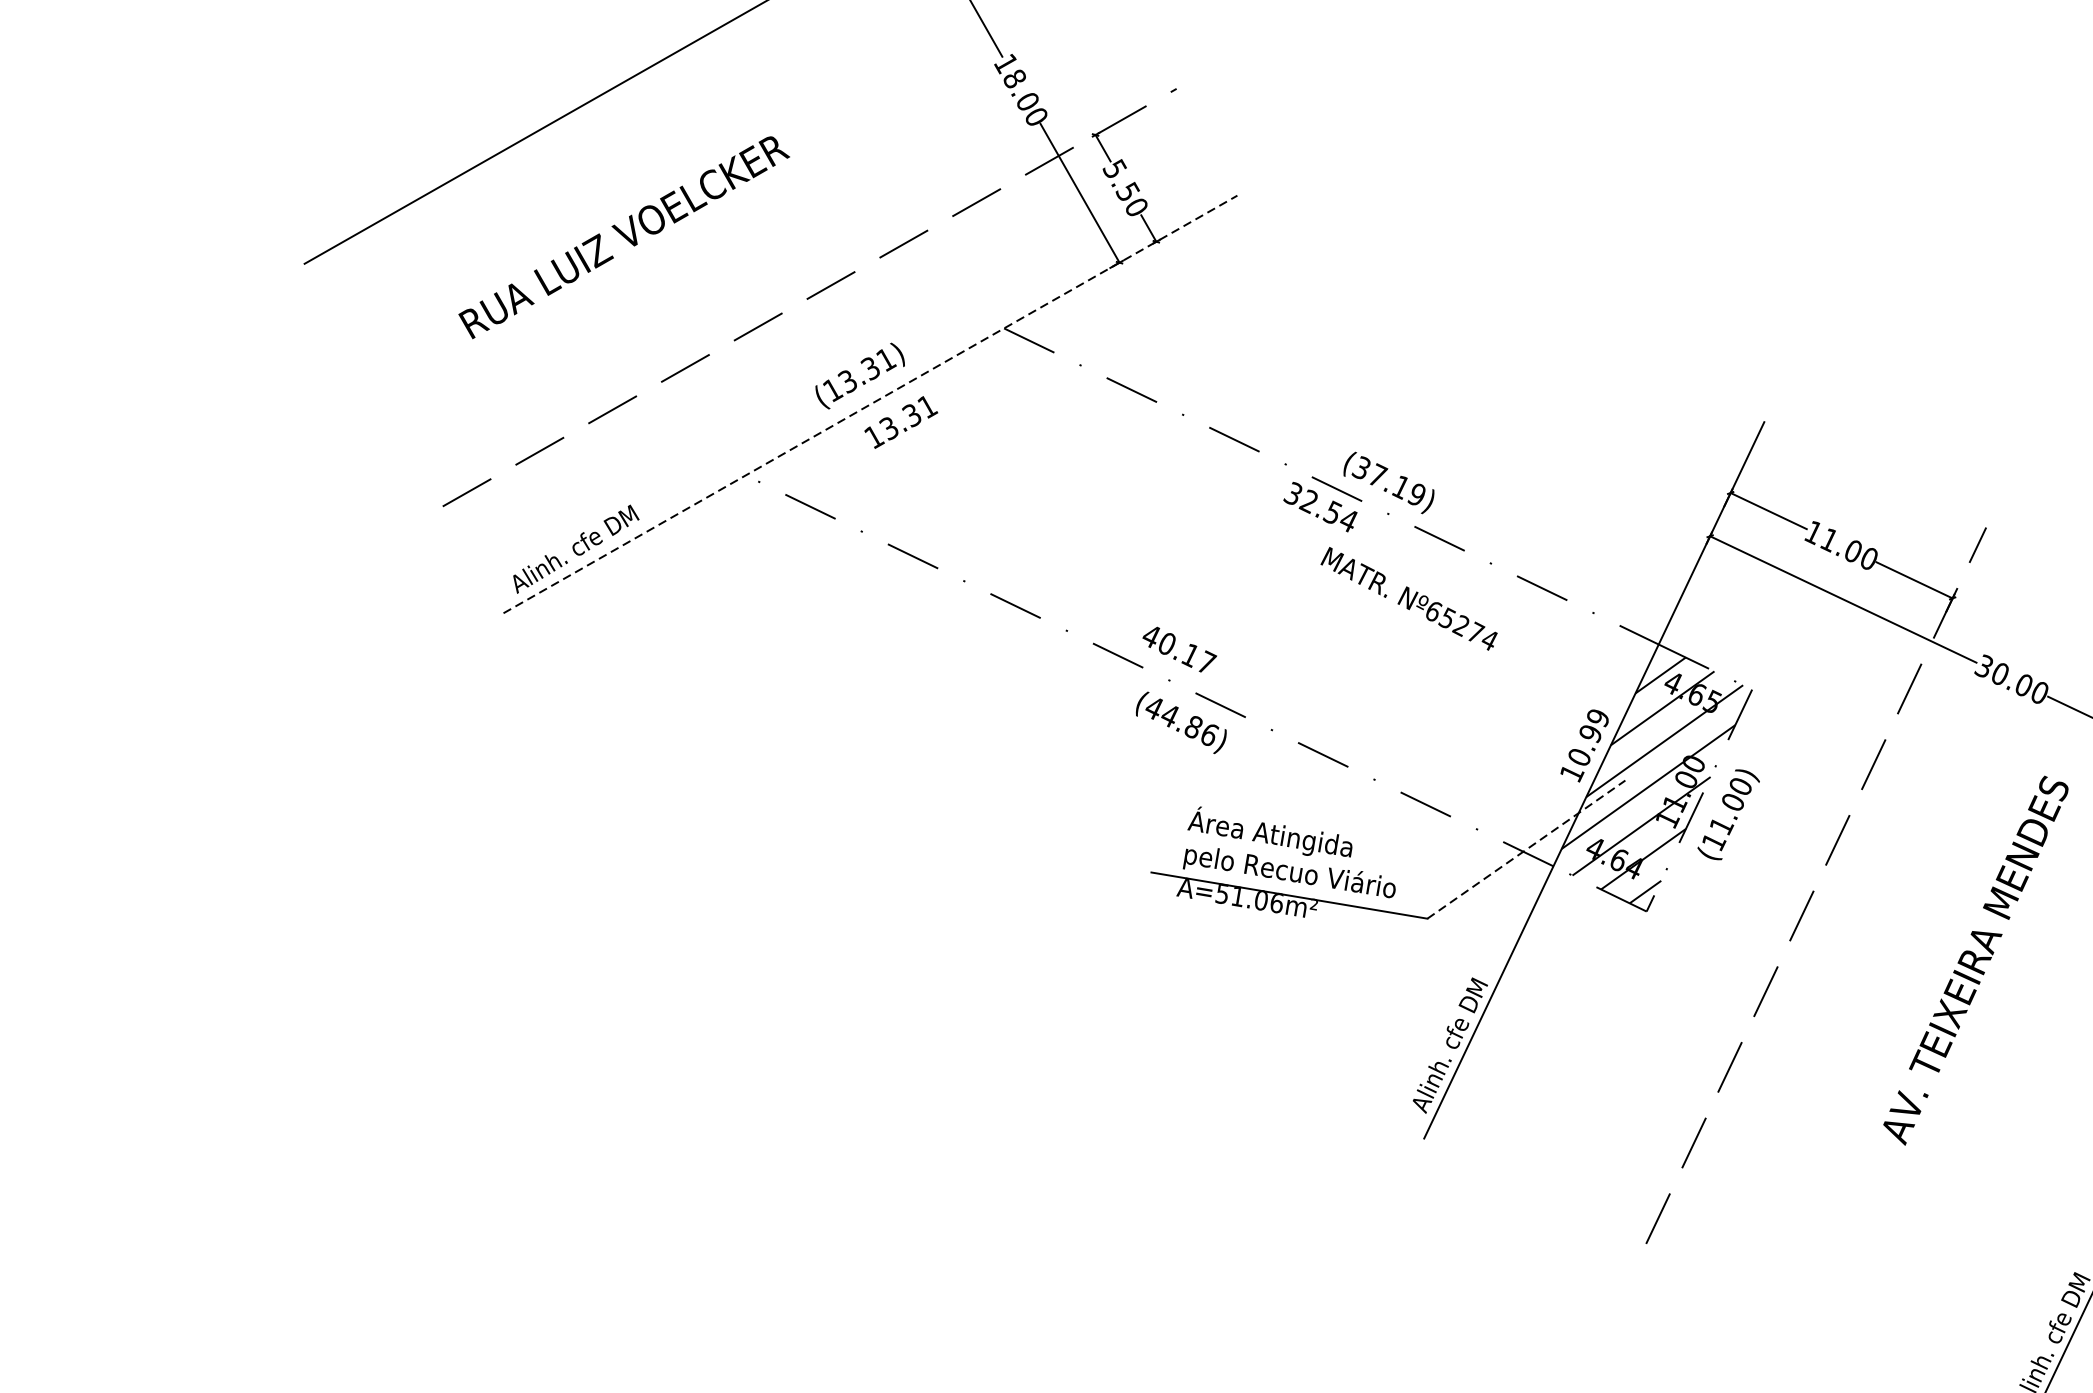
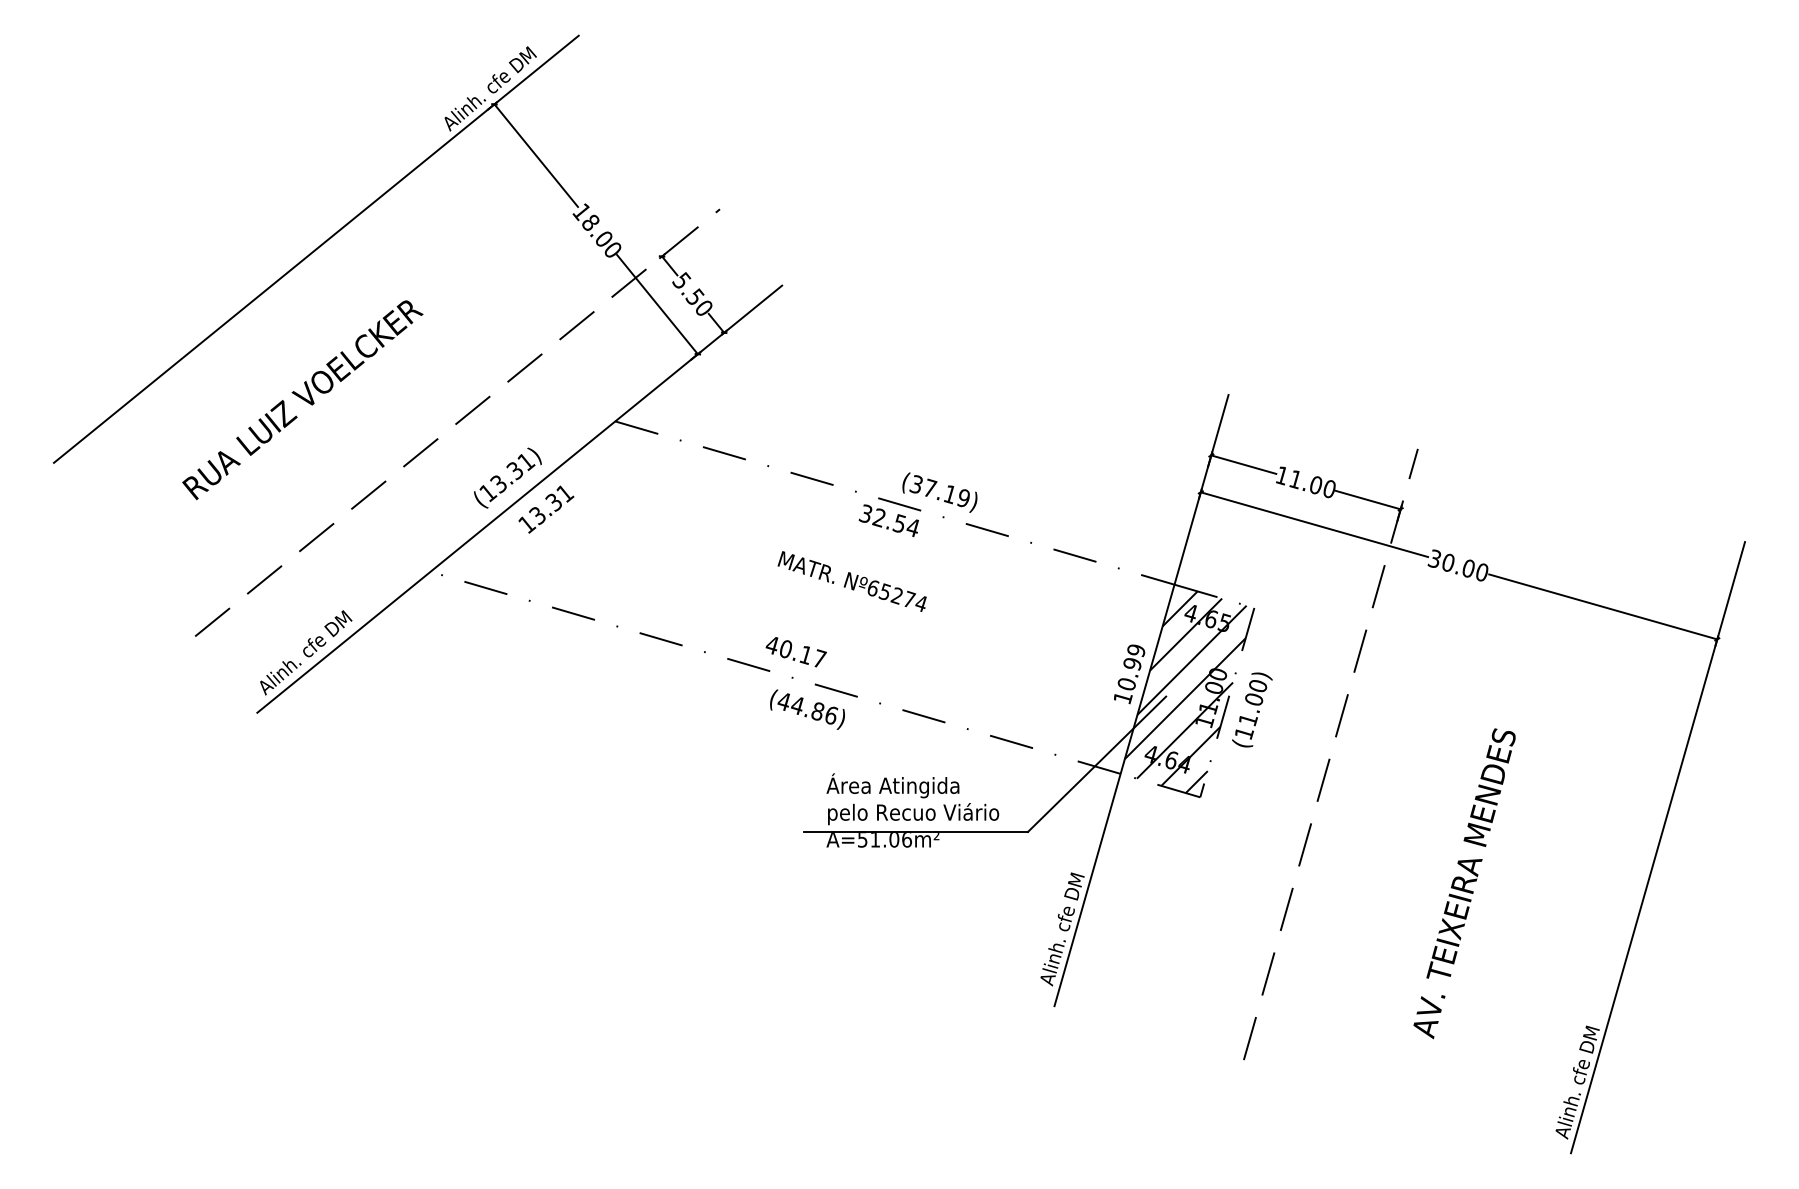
line: (871, 403) -> (520, 498), dashed -> solid
text: (1408, 598) -> (851, 581), moved
line: (1526, 849) -> (1097, 764), dashed -> solid
text: (1975, 960) -> (1464, 883), moved

